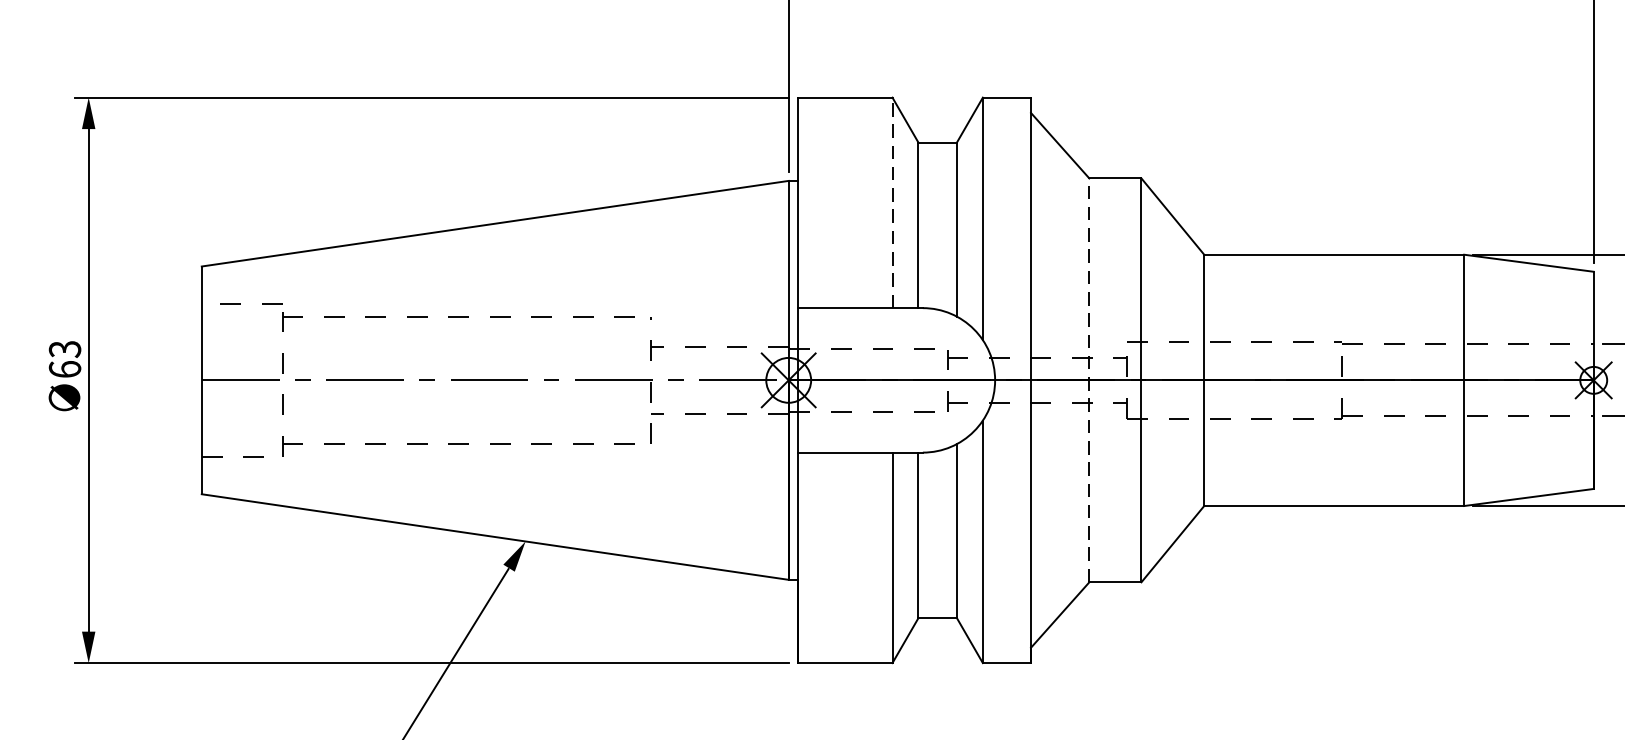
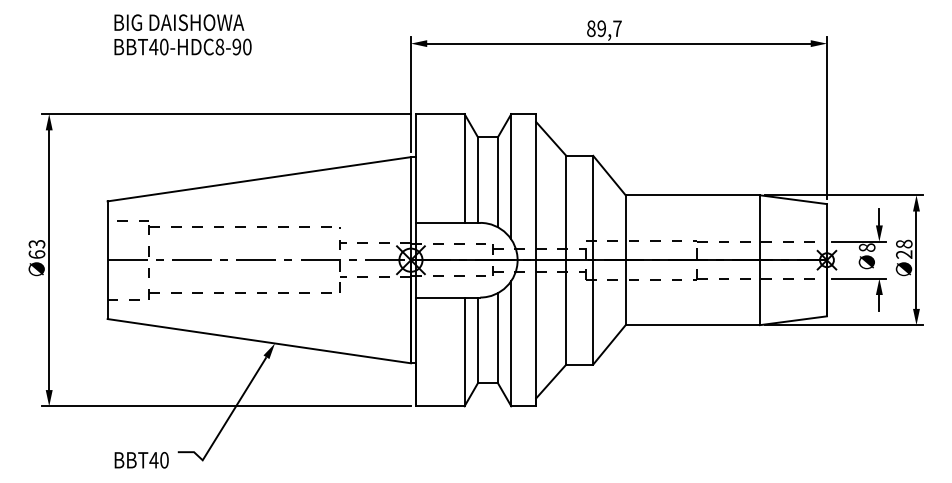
line: (892, 202) -> (464, 168), dashed -> solid
line: (1089, 378) -> (566, 259), dashed -> solid

